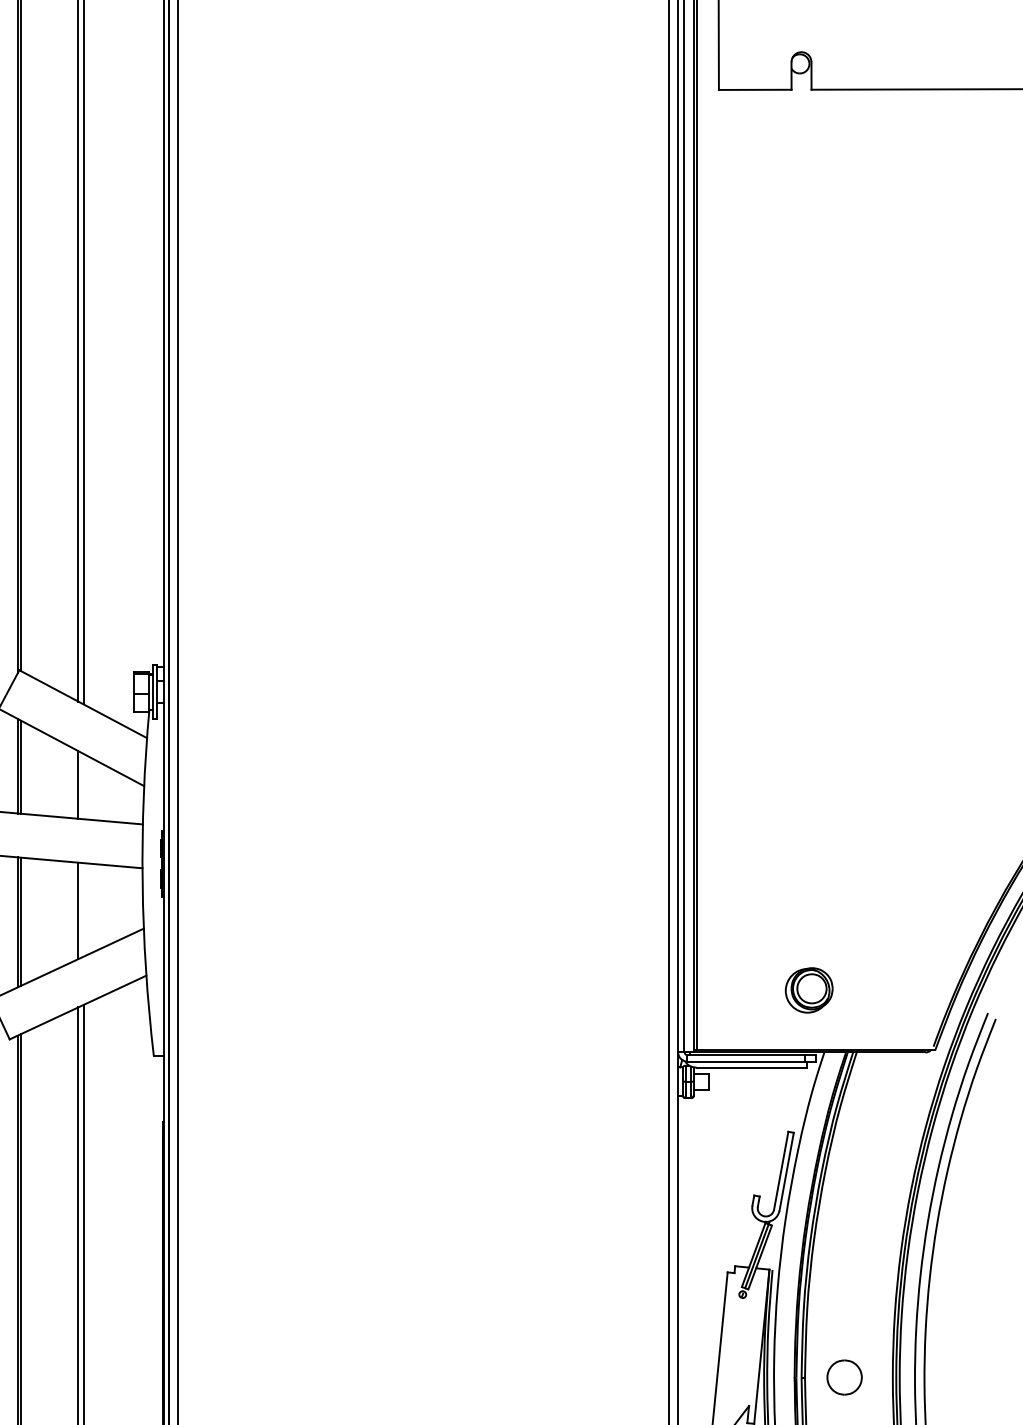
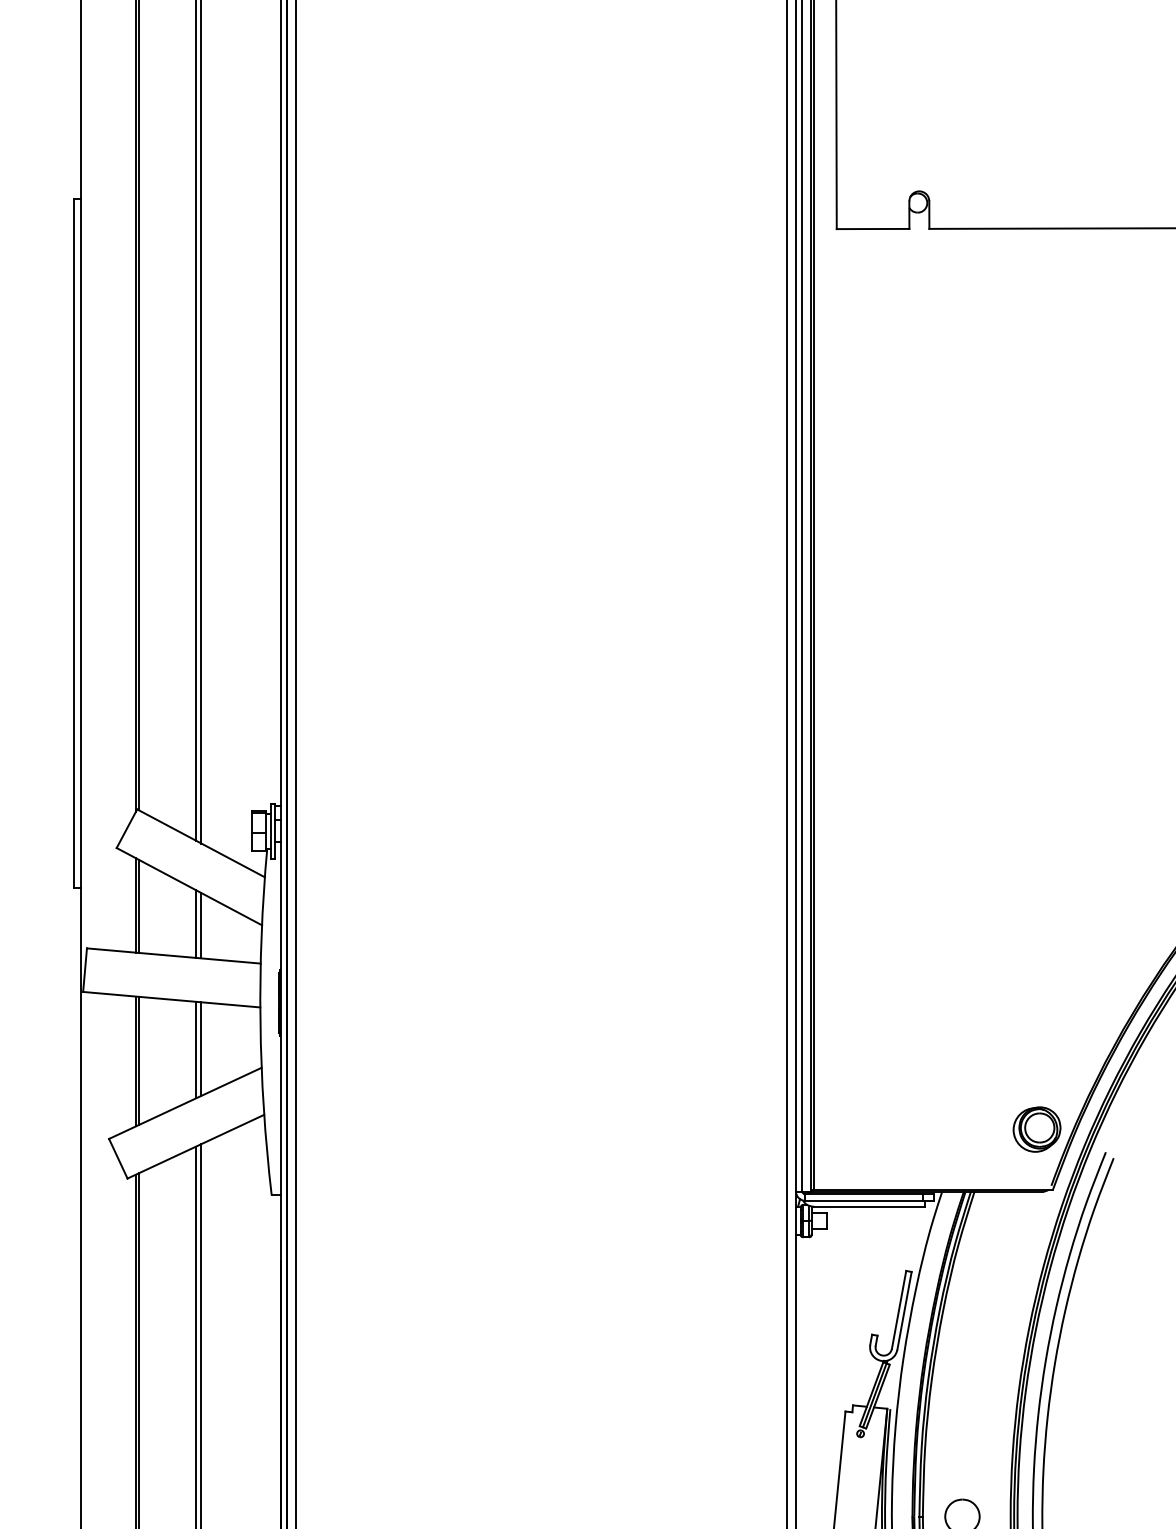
line: (83, 786) -> (201, 925), added
line: (83, 909) -> (201, 1048), added
part: (808, 990) -> (1036, 1129), moved

